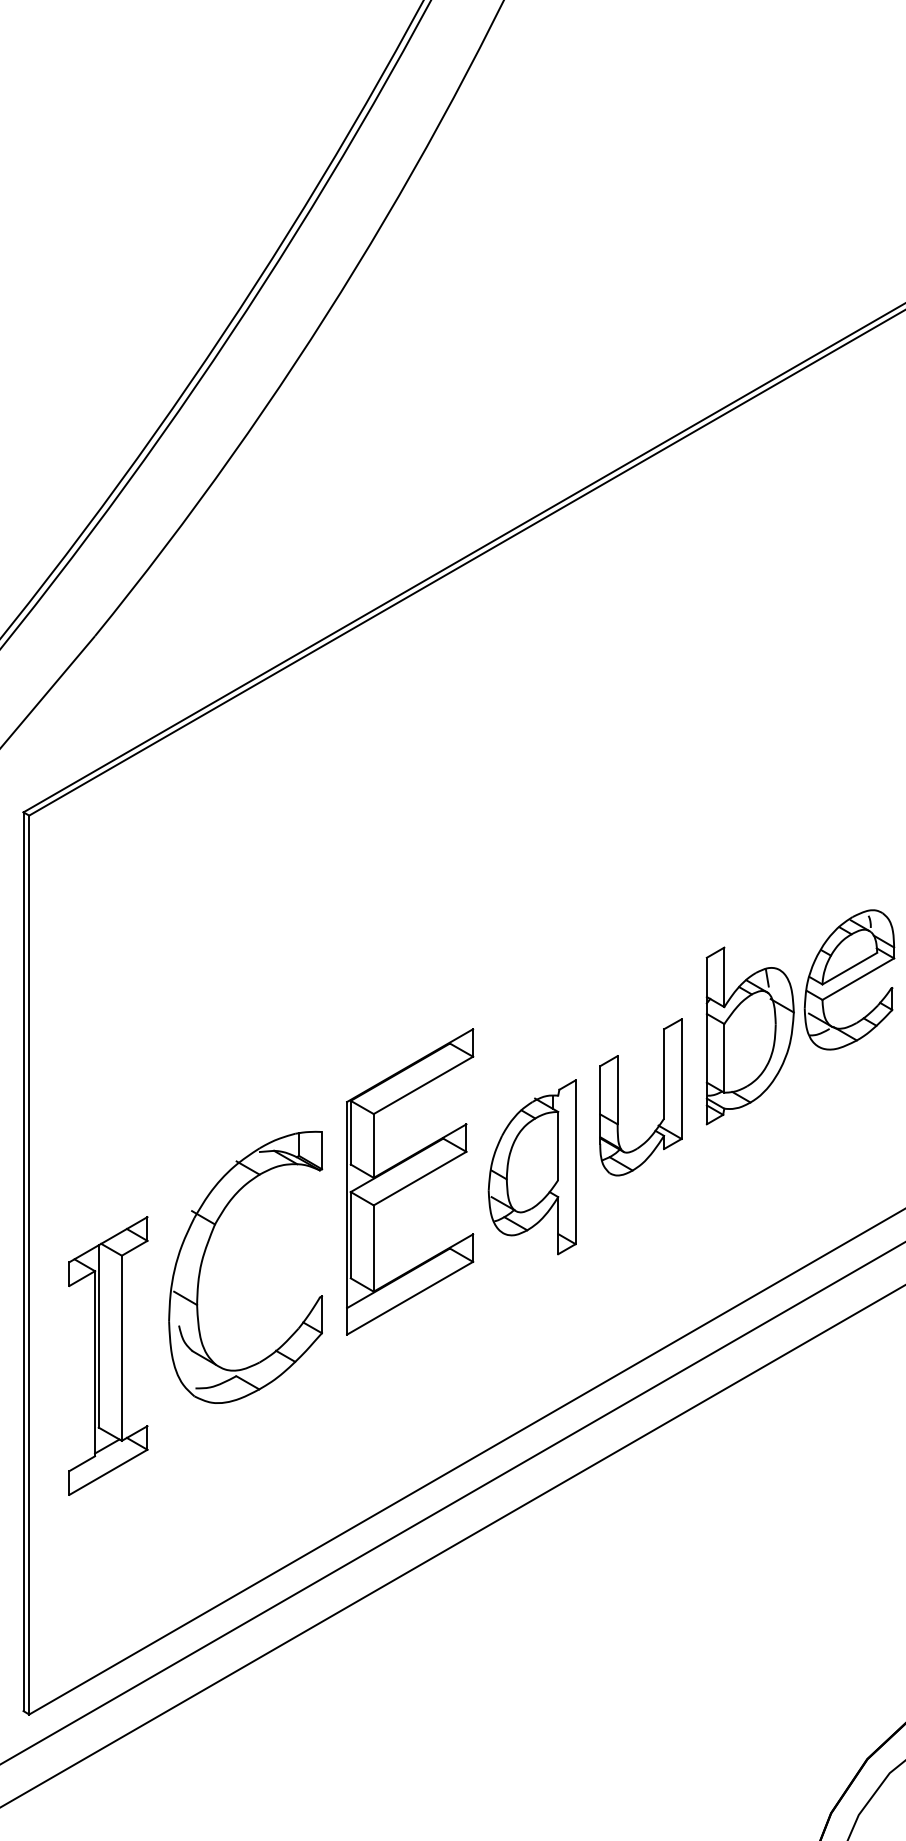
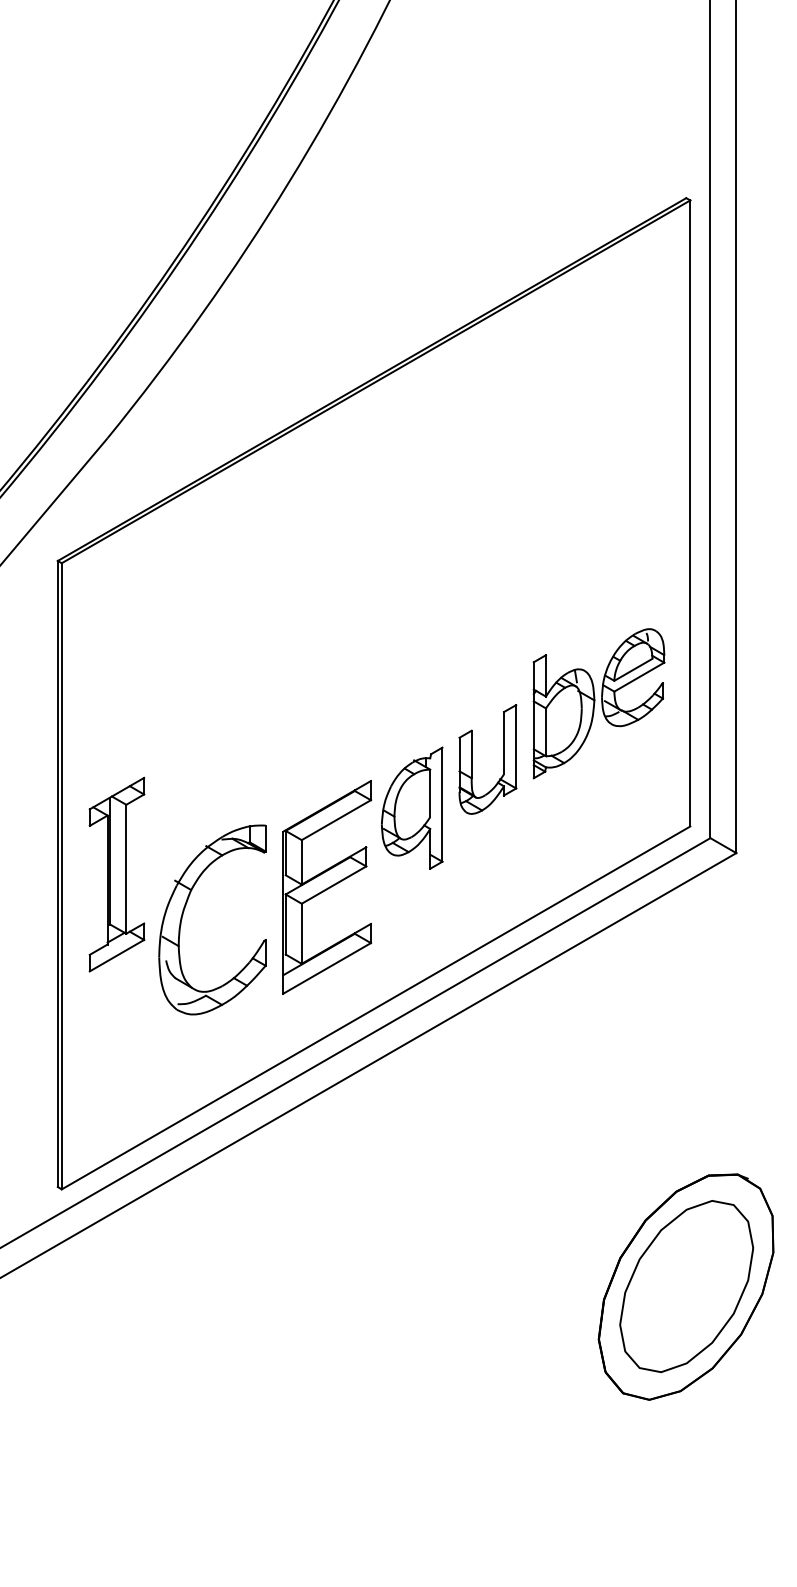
part: (410, 1182) -> (327, 887), moved
part: (205, 1255) -> (184, 911), moved
part: (107, 1355) -> (116, 874), moved

